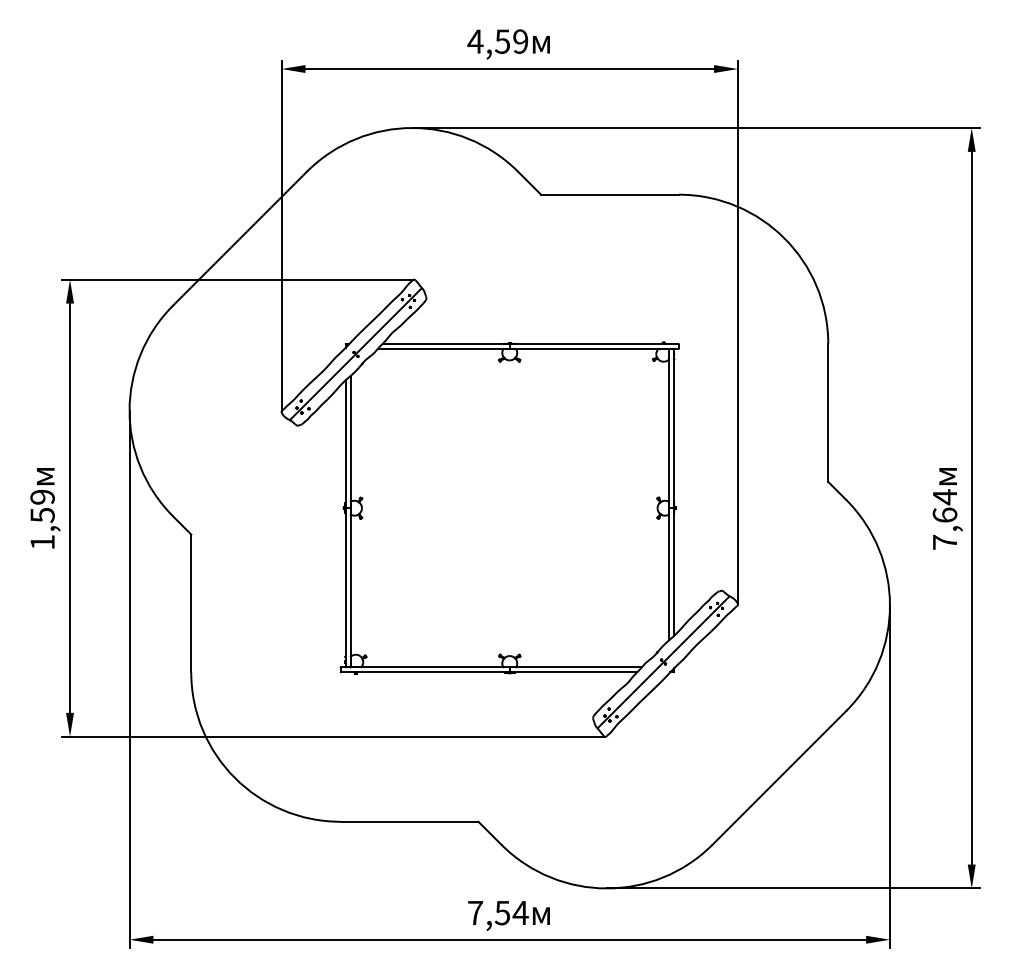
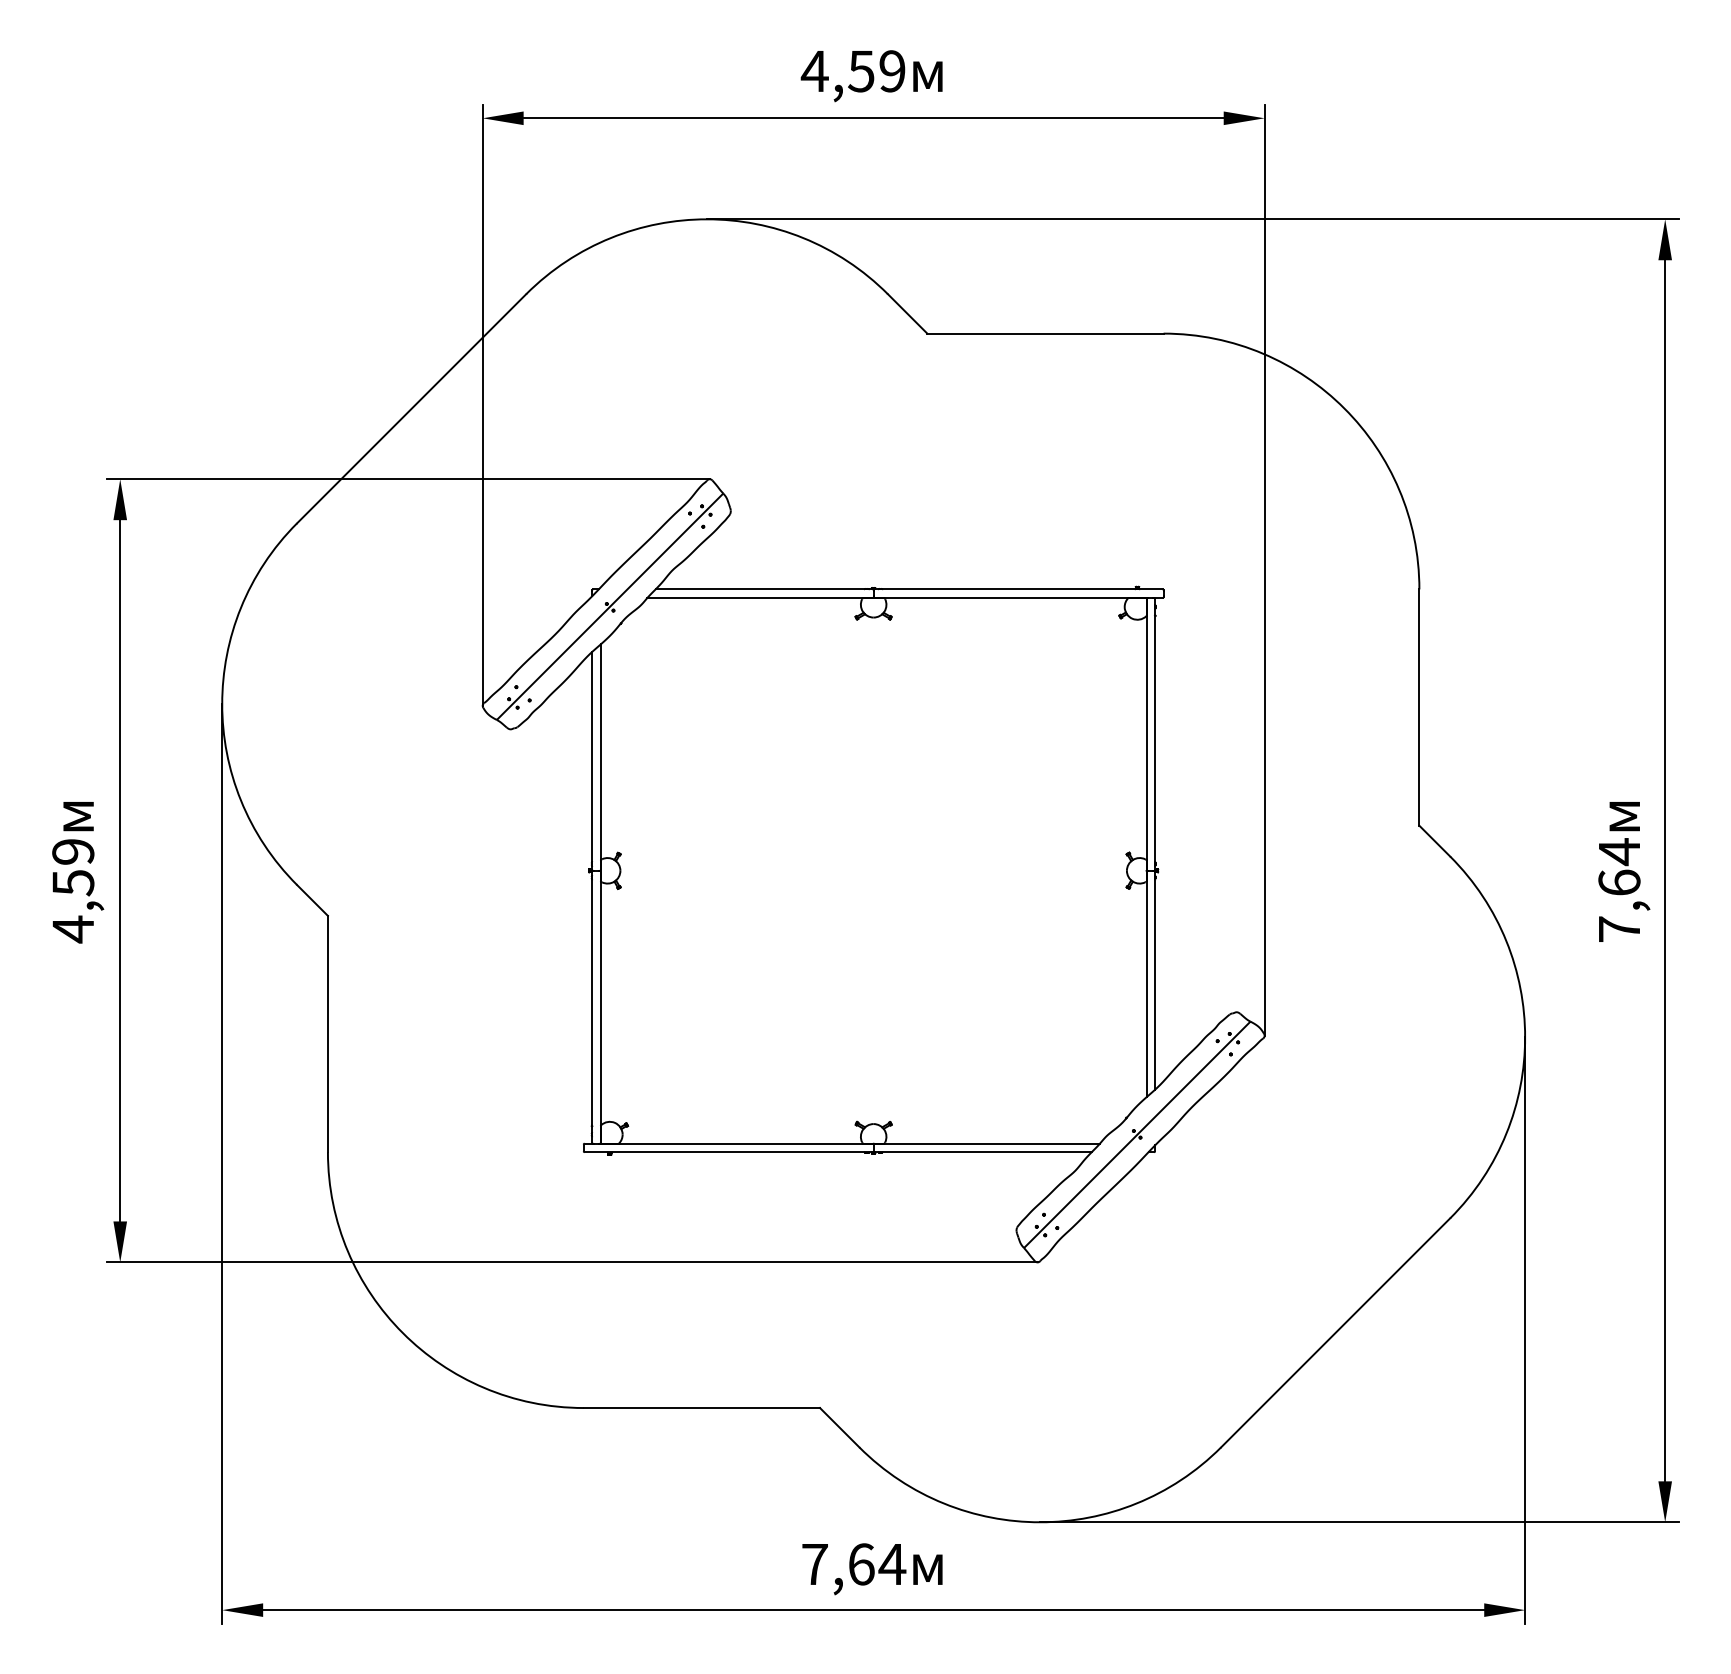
text: (42, 542) -> (73, 929), 1,59 -> 4,59
text: (502, 912) -> (861, 1563), 7,54 -> 7,64

